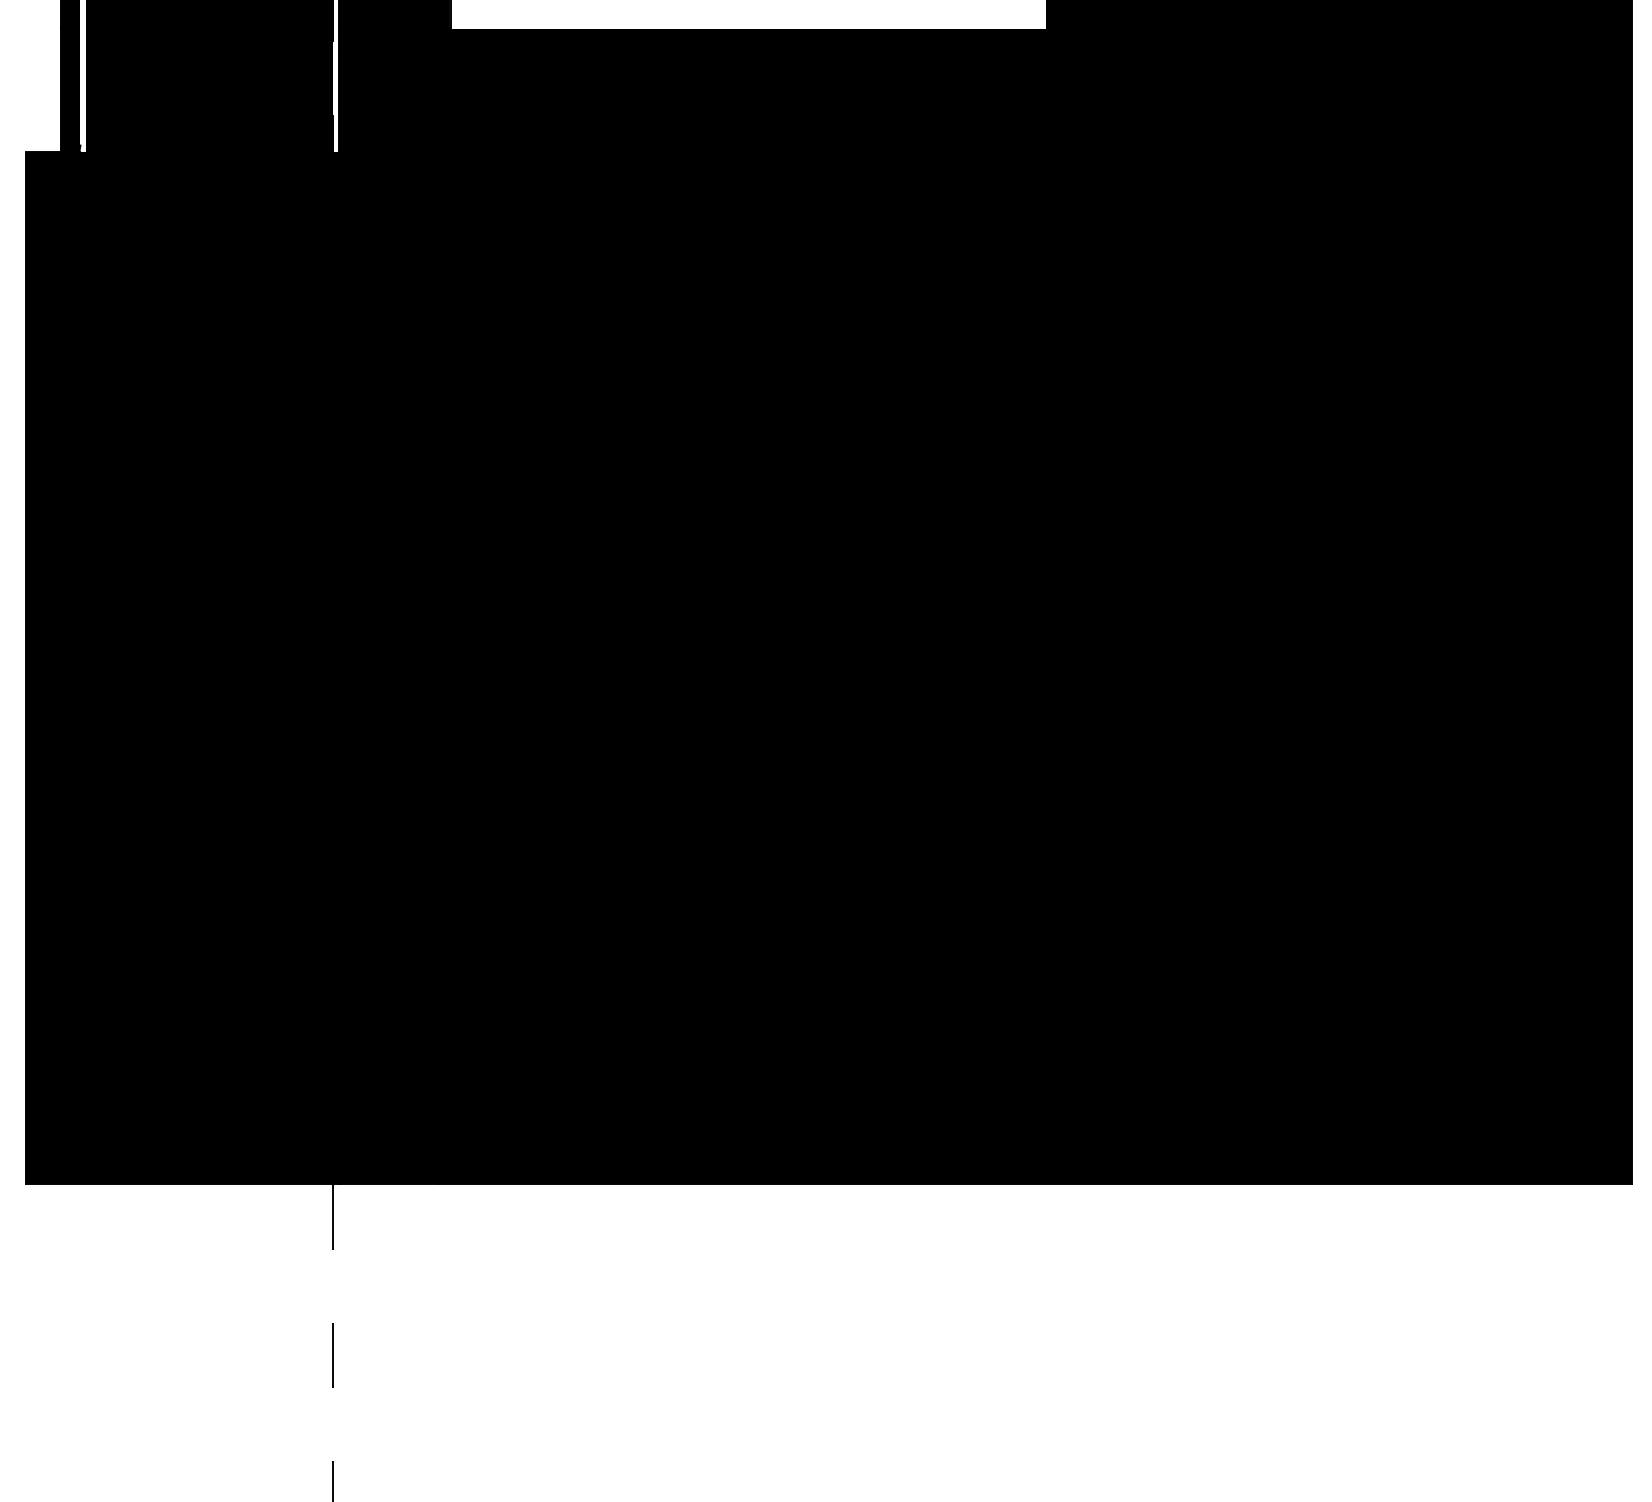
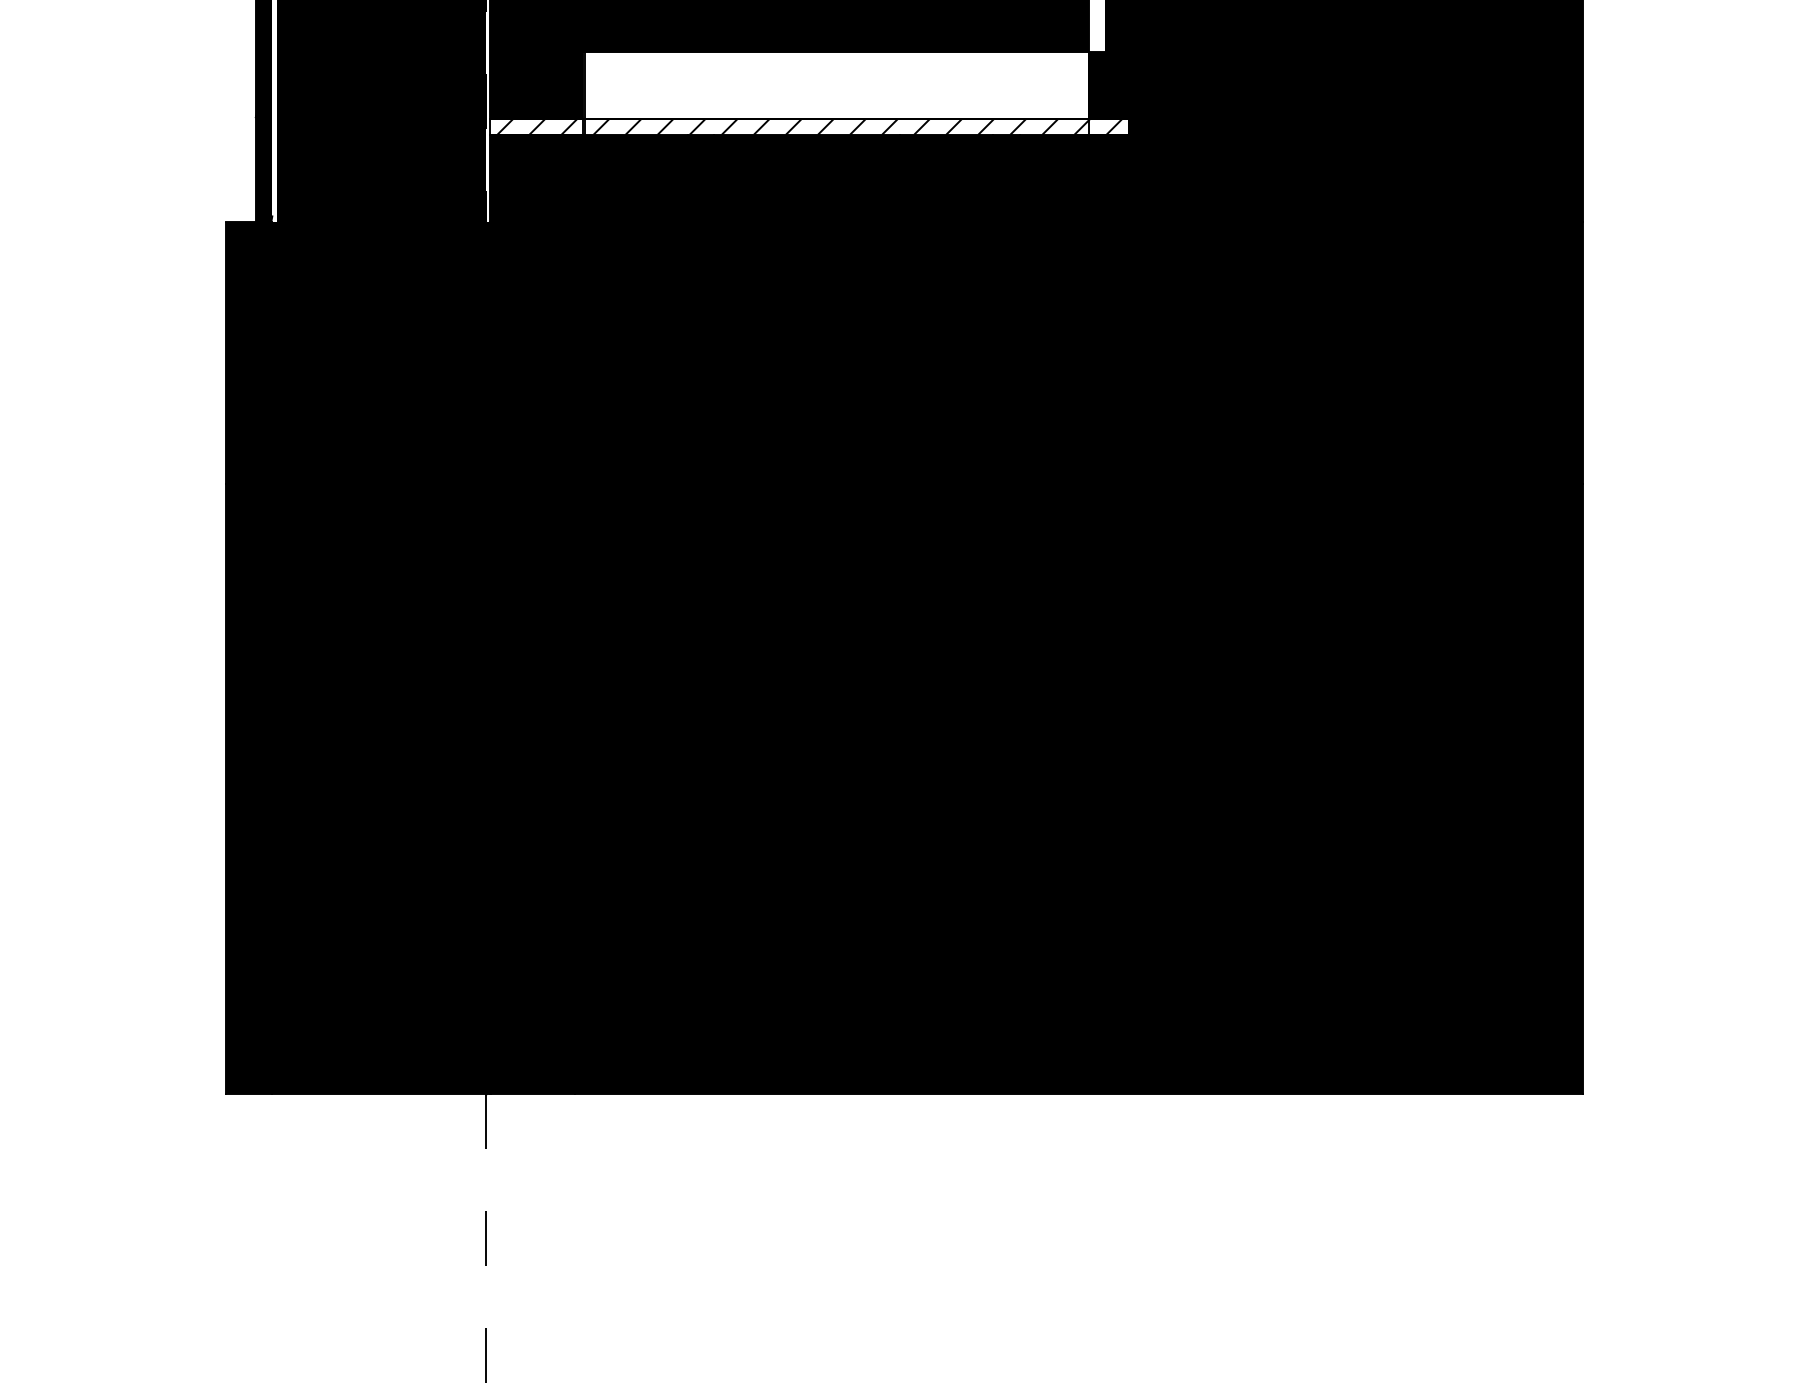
fill: (716, 39) -> (809, 126), removed

